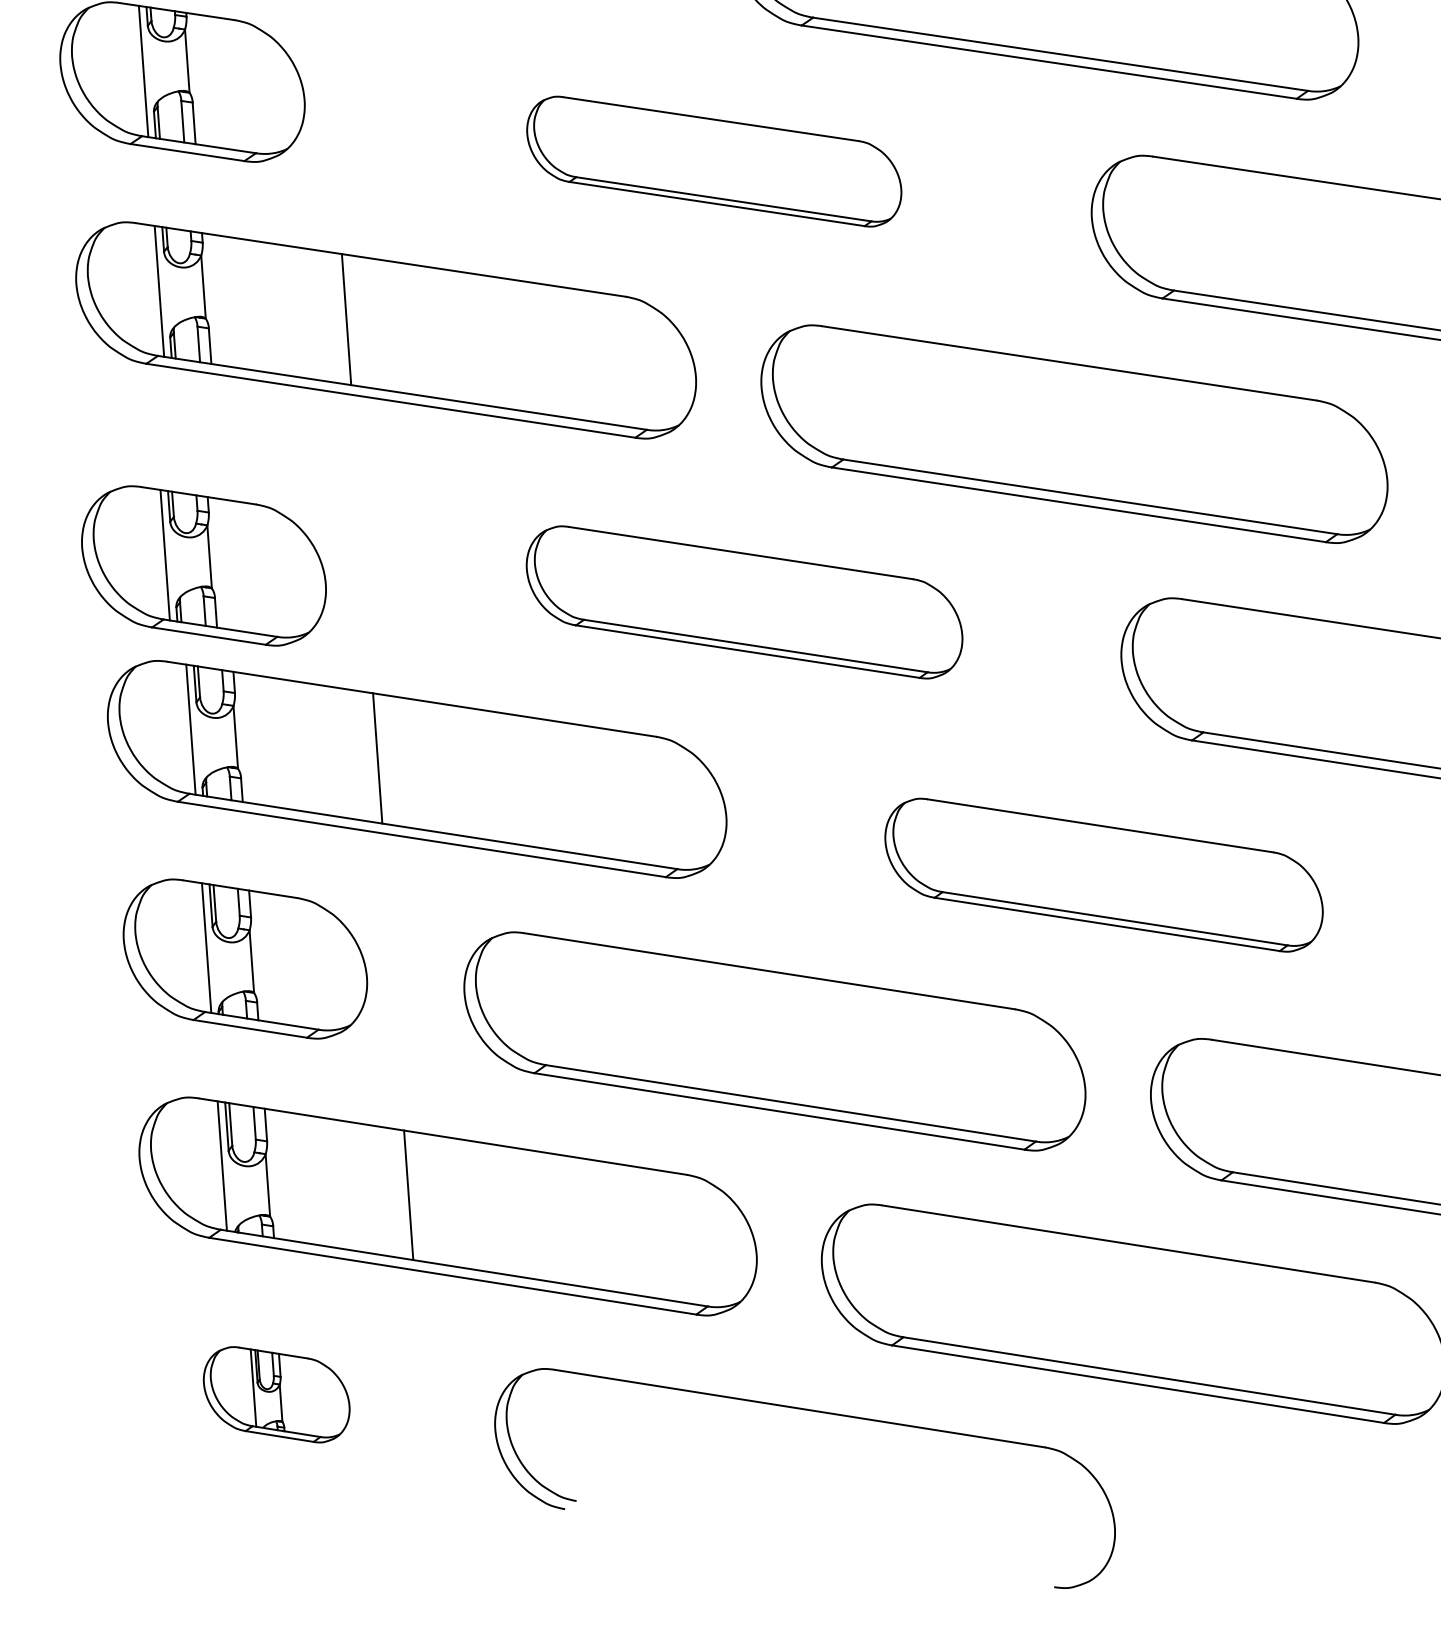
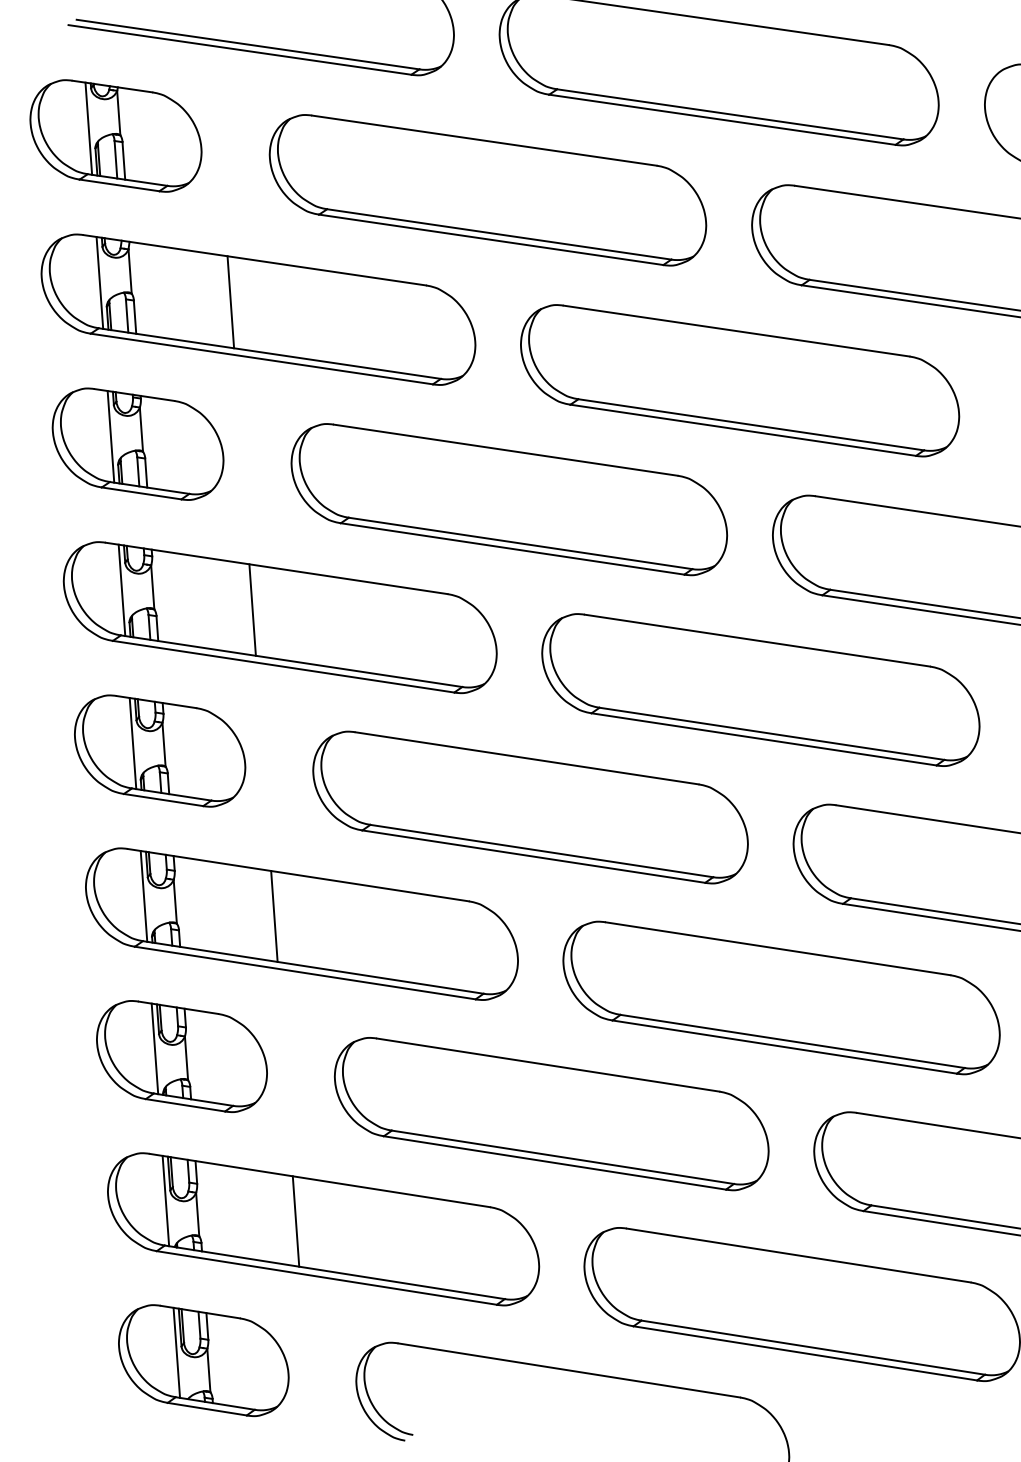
part: (714, 161) -> (509, 499), size x1.67
part: (204, 565) -> (160, 750), moved
part: (744, 602) -> (530, 807), size x1.43
part: (1103, 874) -> (781, 997), size x1.43
part: (276, 1394) -> (203, 1360), size x1.67

